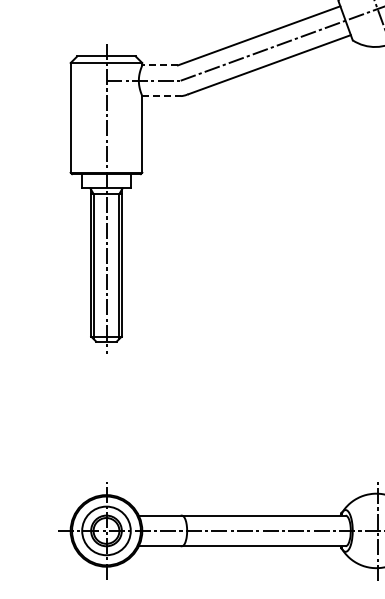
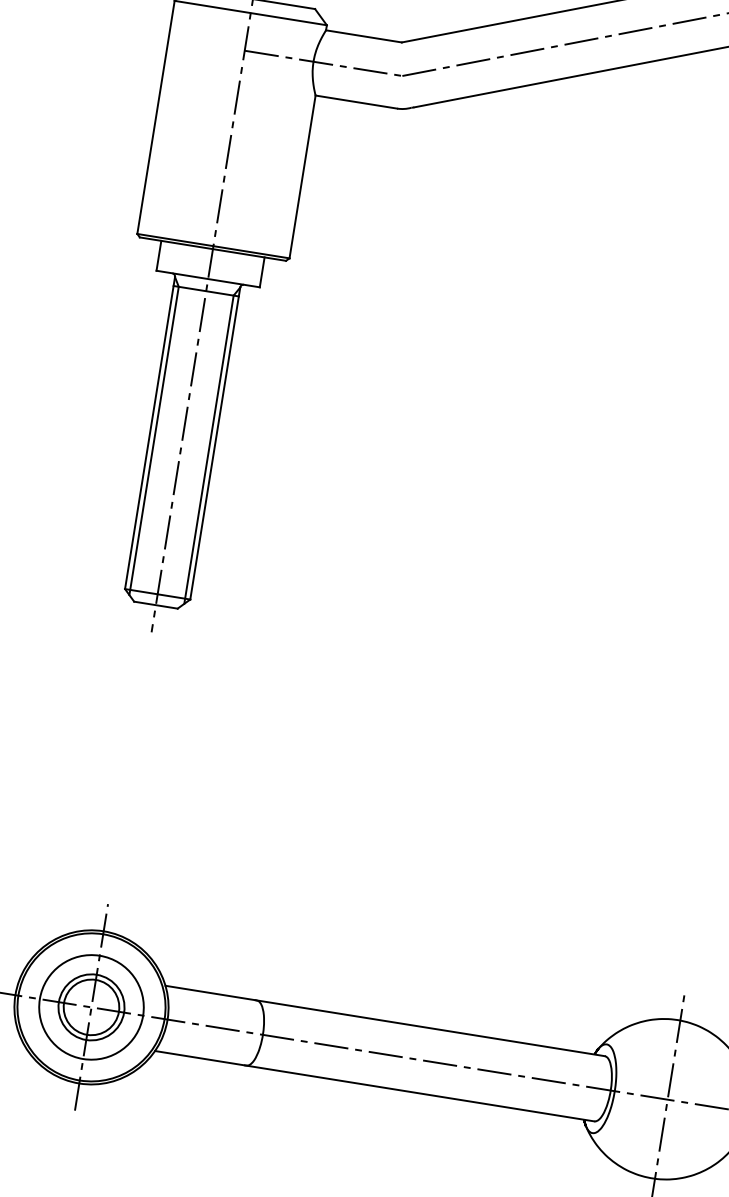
line: (160, 65) -> (364, 36), dashed -> solid
line: (161, 96) -> (356, 102), dashed -> solid

